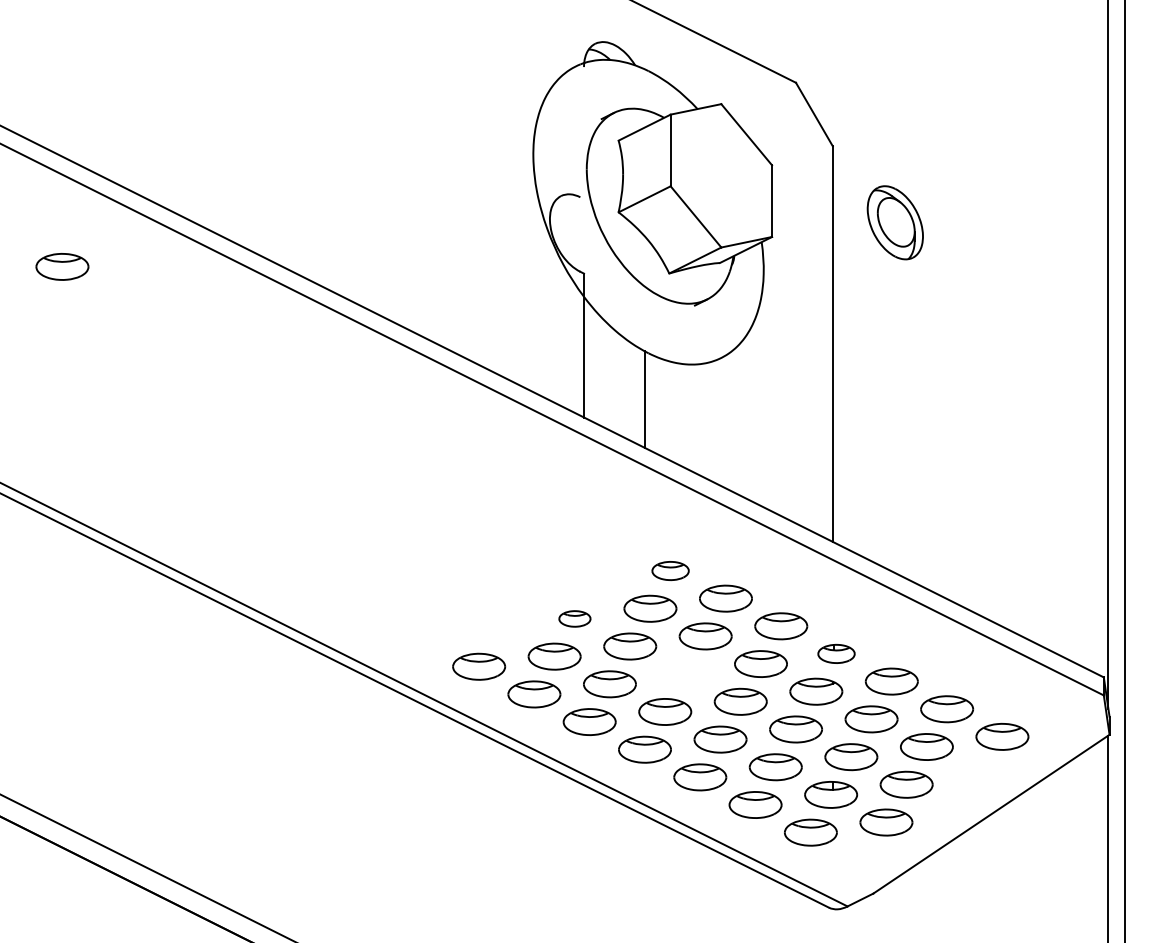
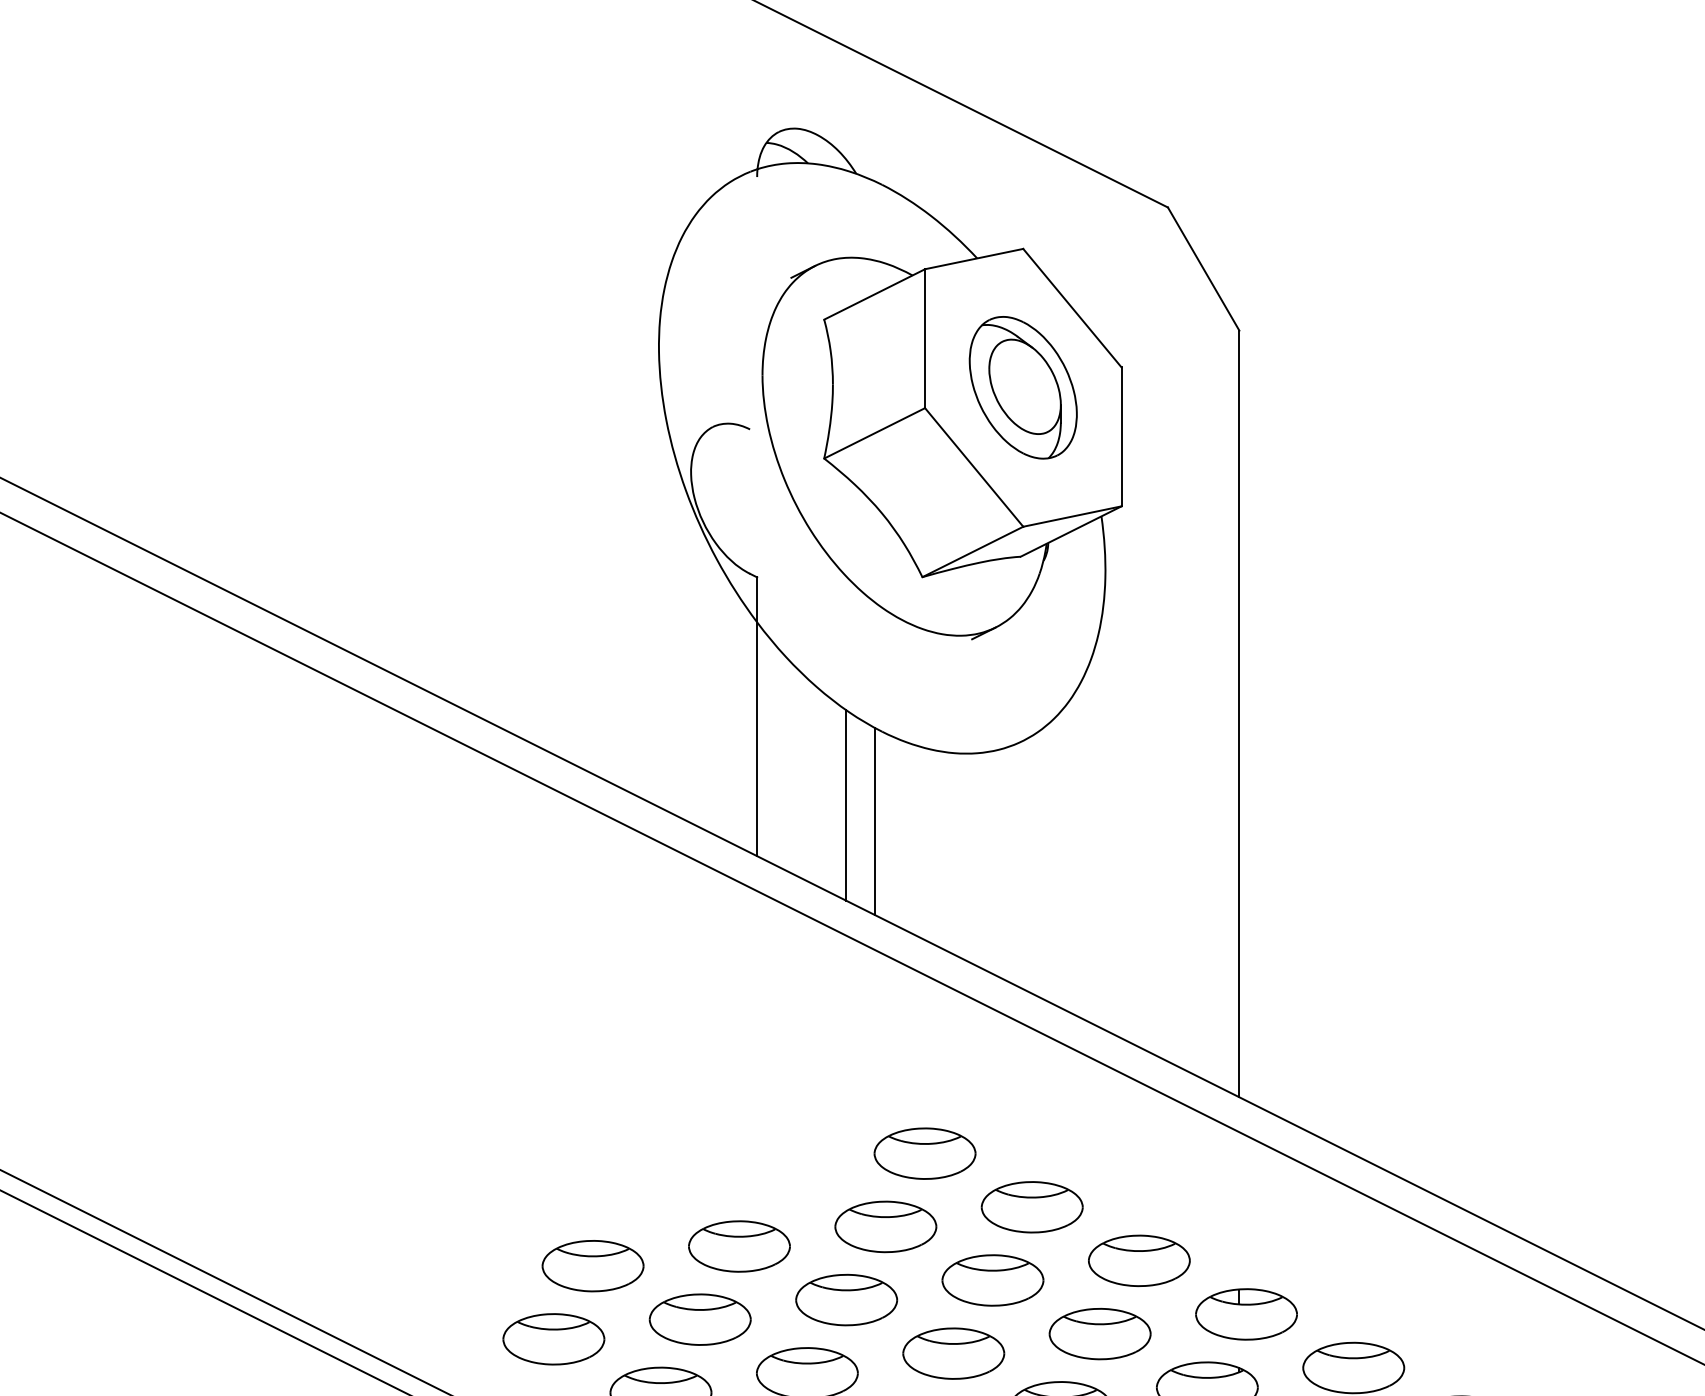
part: (894, 222) -> (1021, 387), moved
line: (630, 391) -> (847, 805), added
part: (670, 570) -> (924, 1152), size x1.43
part: (574, 618) -> (738, 1245), size x1.67
part: (499, 628) -> (593, 1265), added
part: (836, 653) -> (1246, 1313), size x1.43
part: (685, 674) -> (953, 1354), added

